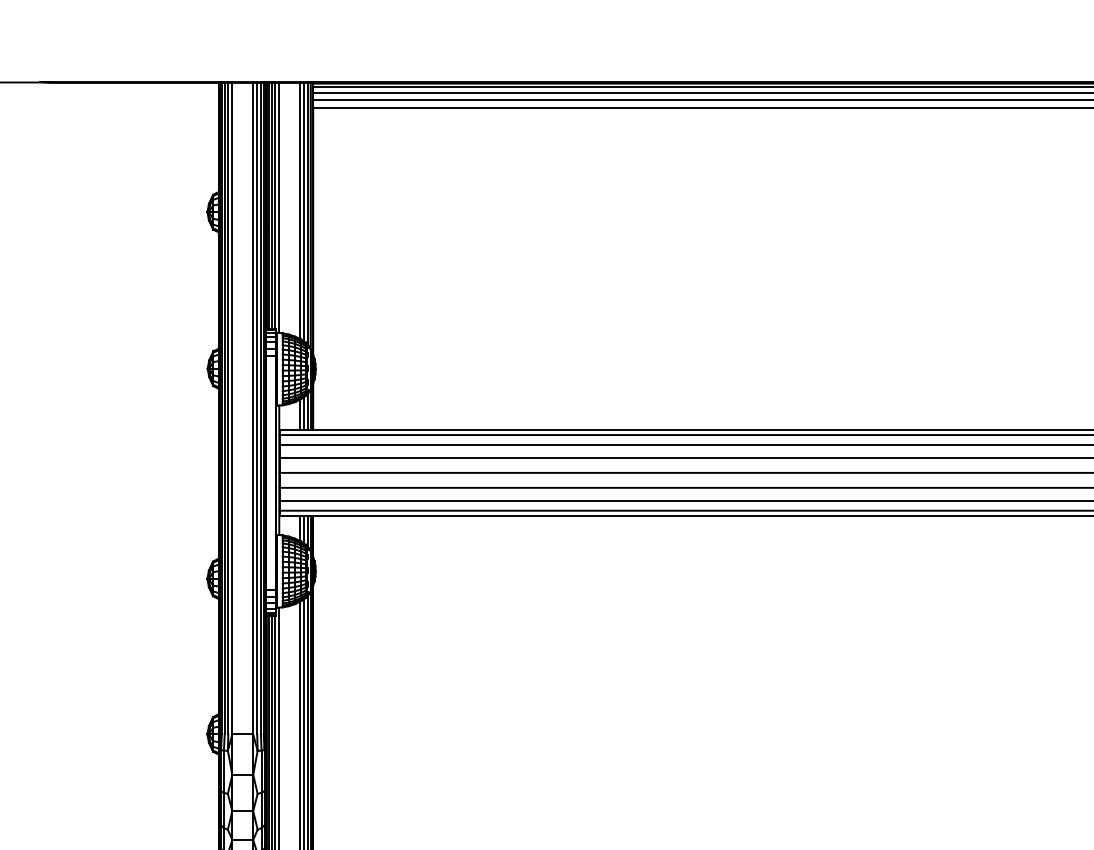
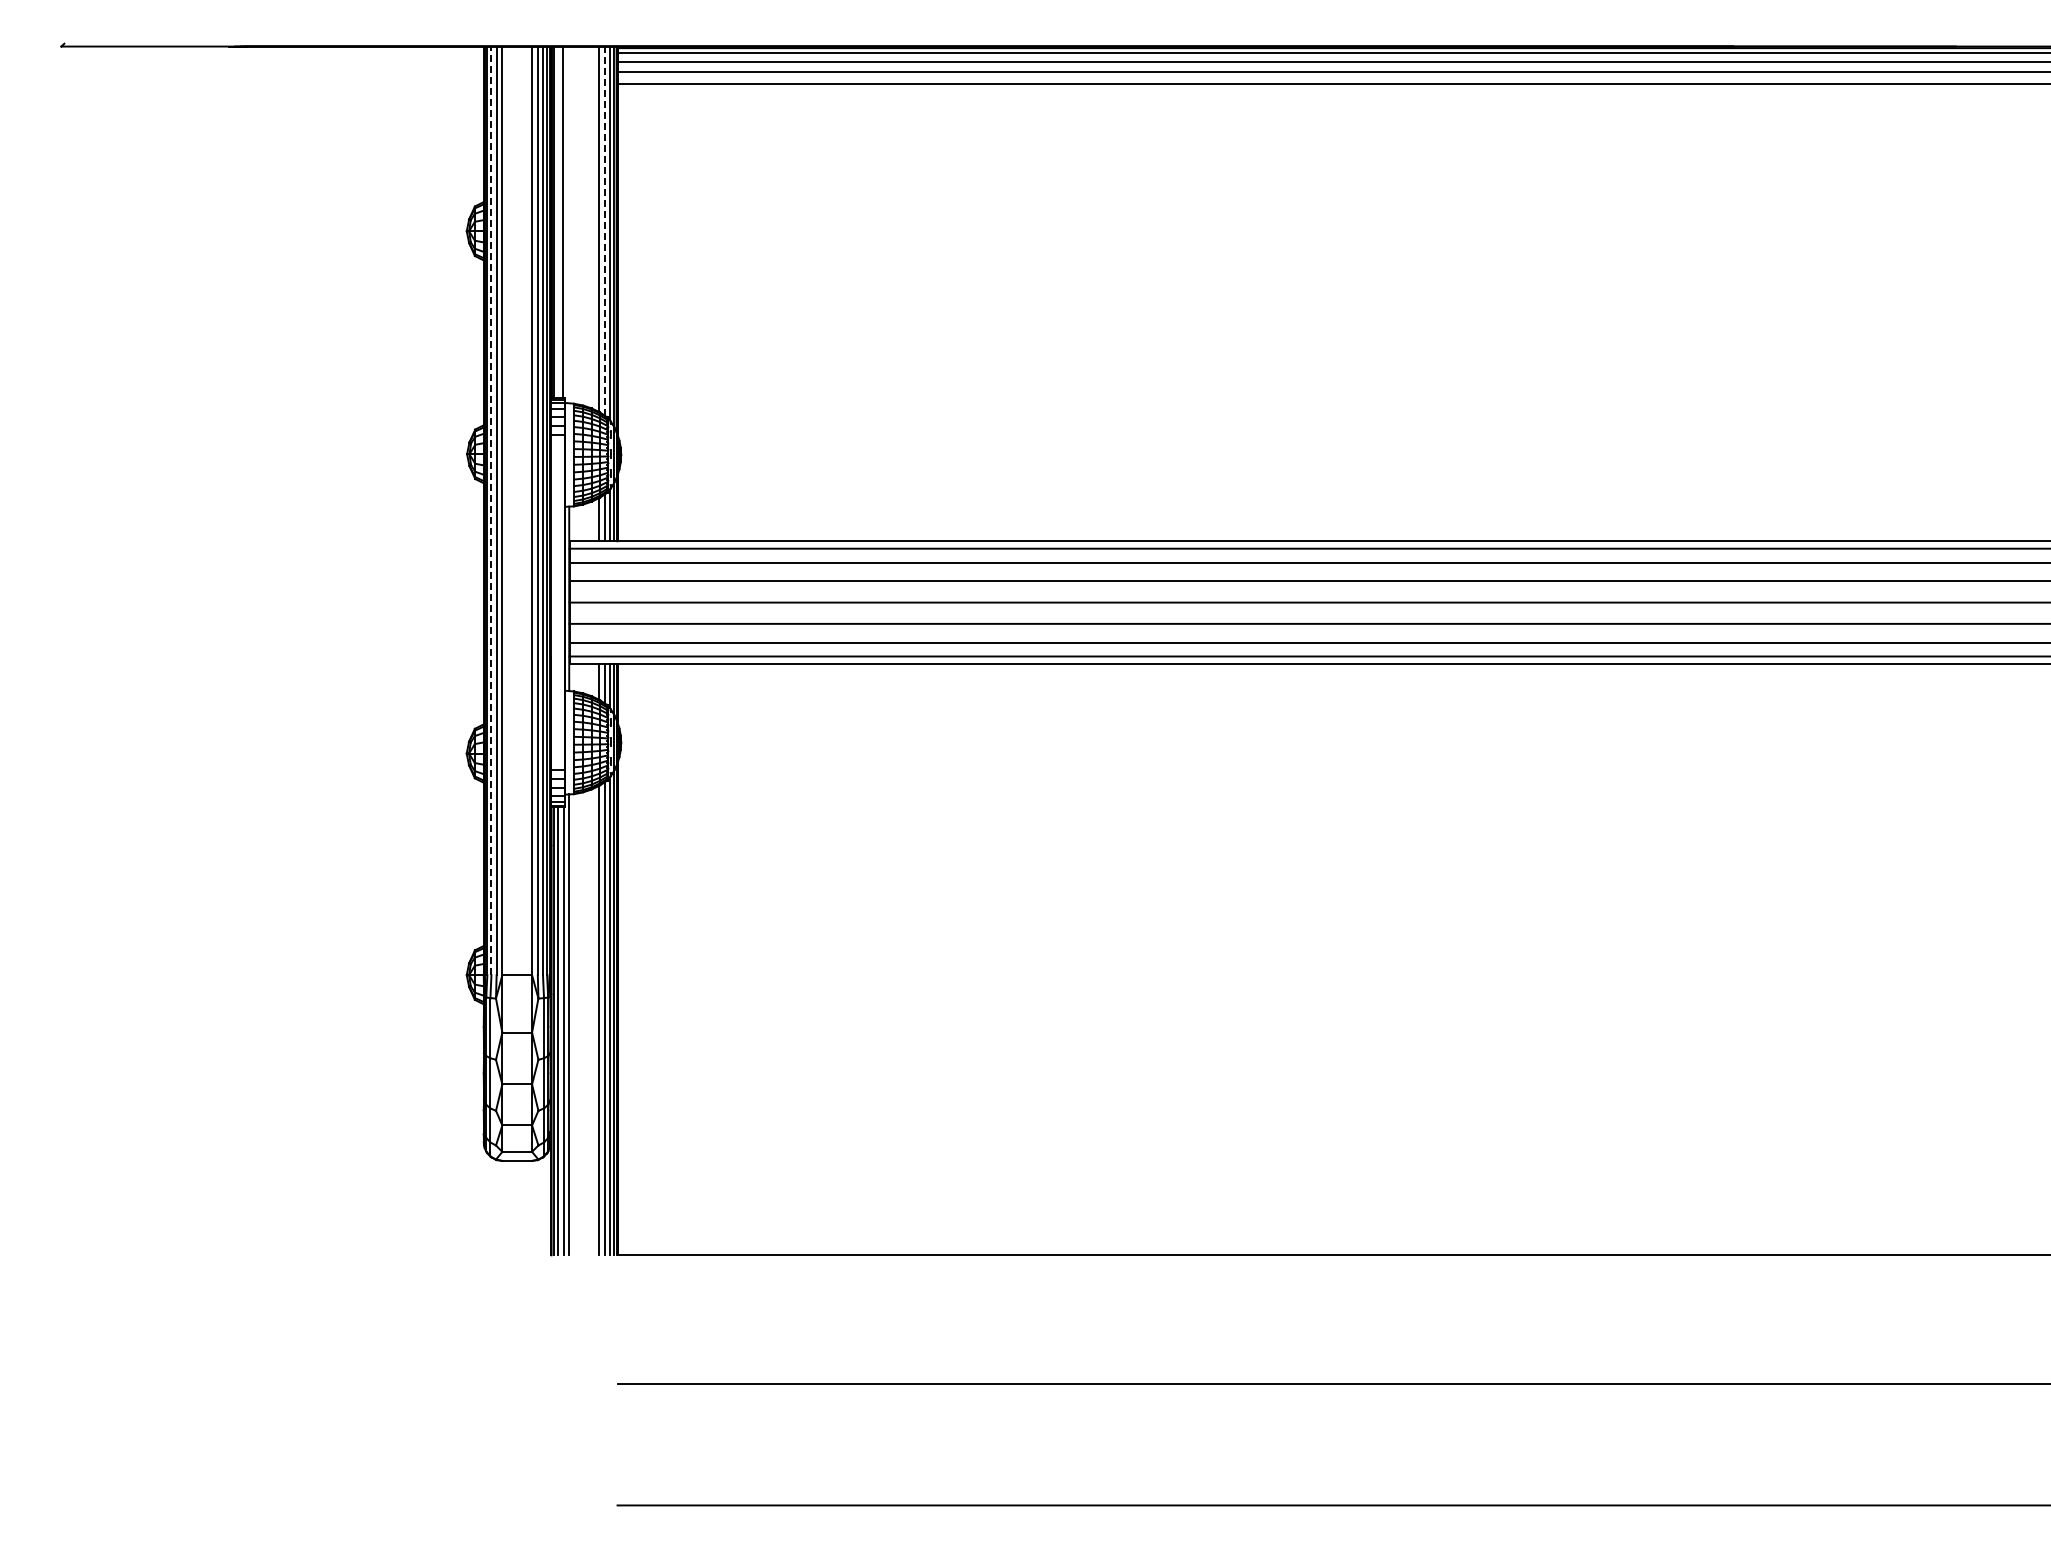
line: (271, 206) -> (558, 222), removed
line: (279, 207) -> (569, 224), removed
line: (304, 212) -> (604, 231), solid -> dashed
line: (224, 408) -> (491, 510), solid -> dashed

